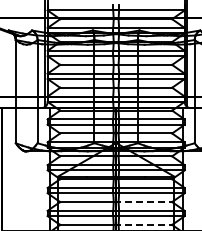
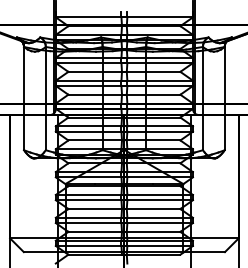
line: (143, 202) -> (151, 209), dashed -> solid
line: (143, 224) -> (151, 231), dashed -> solid

